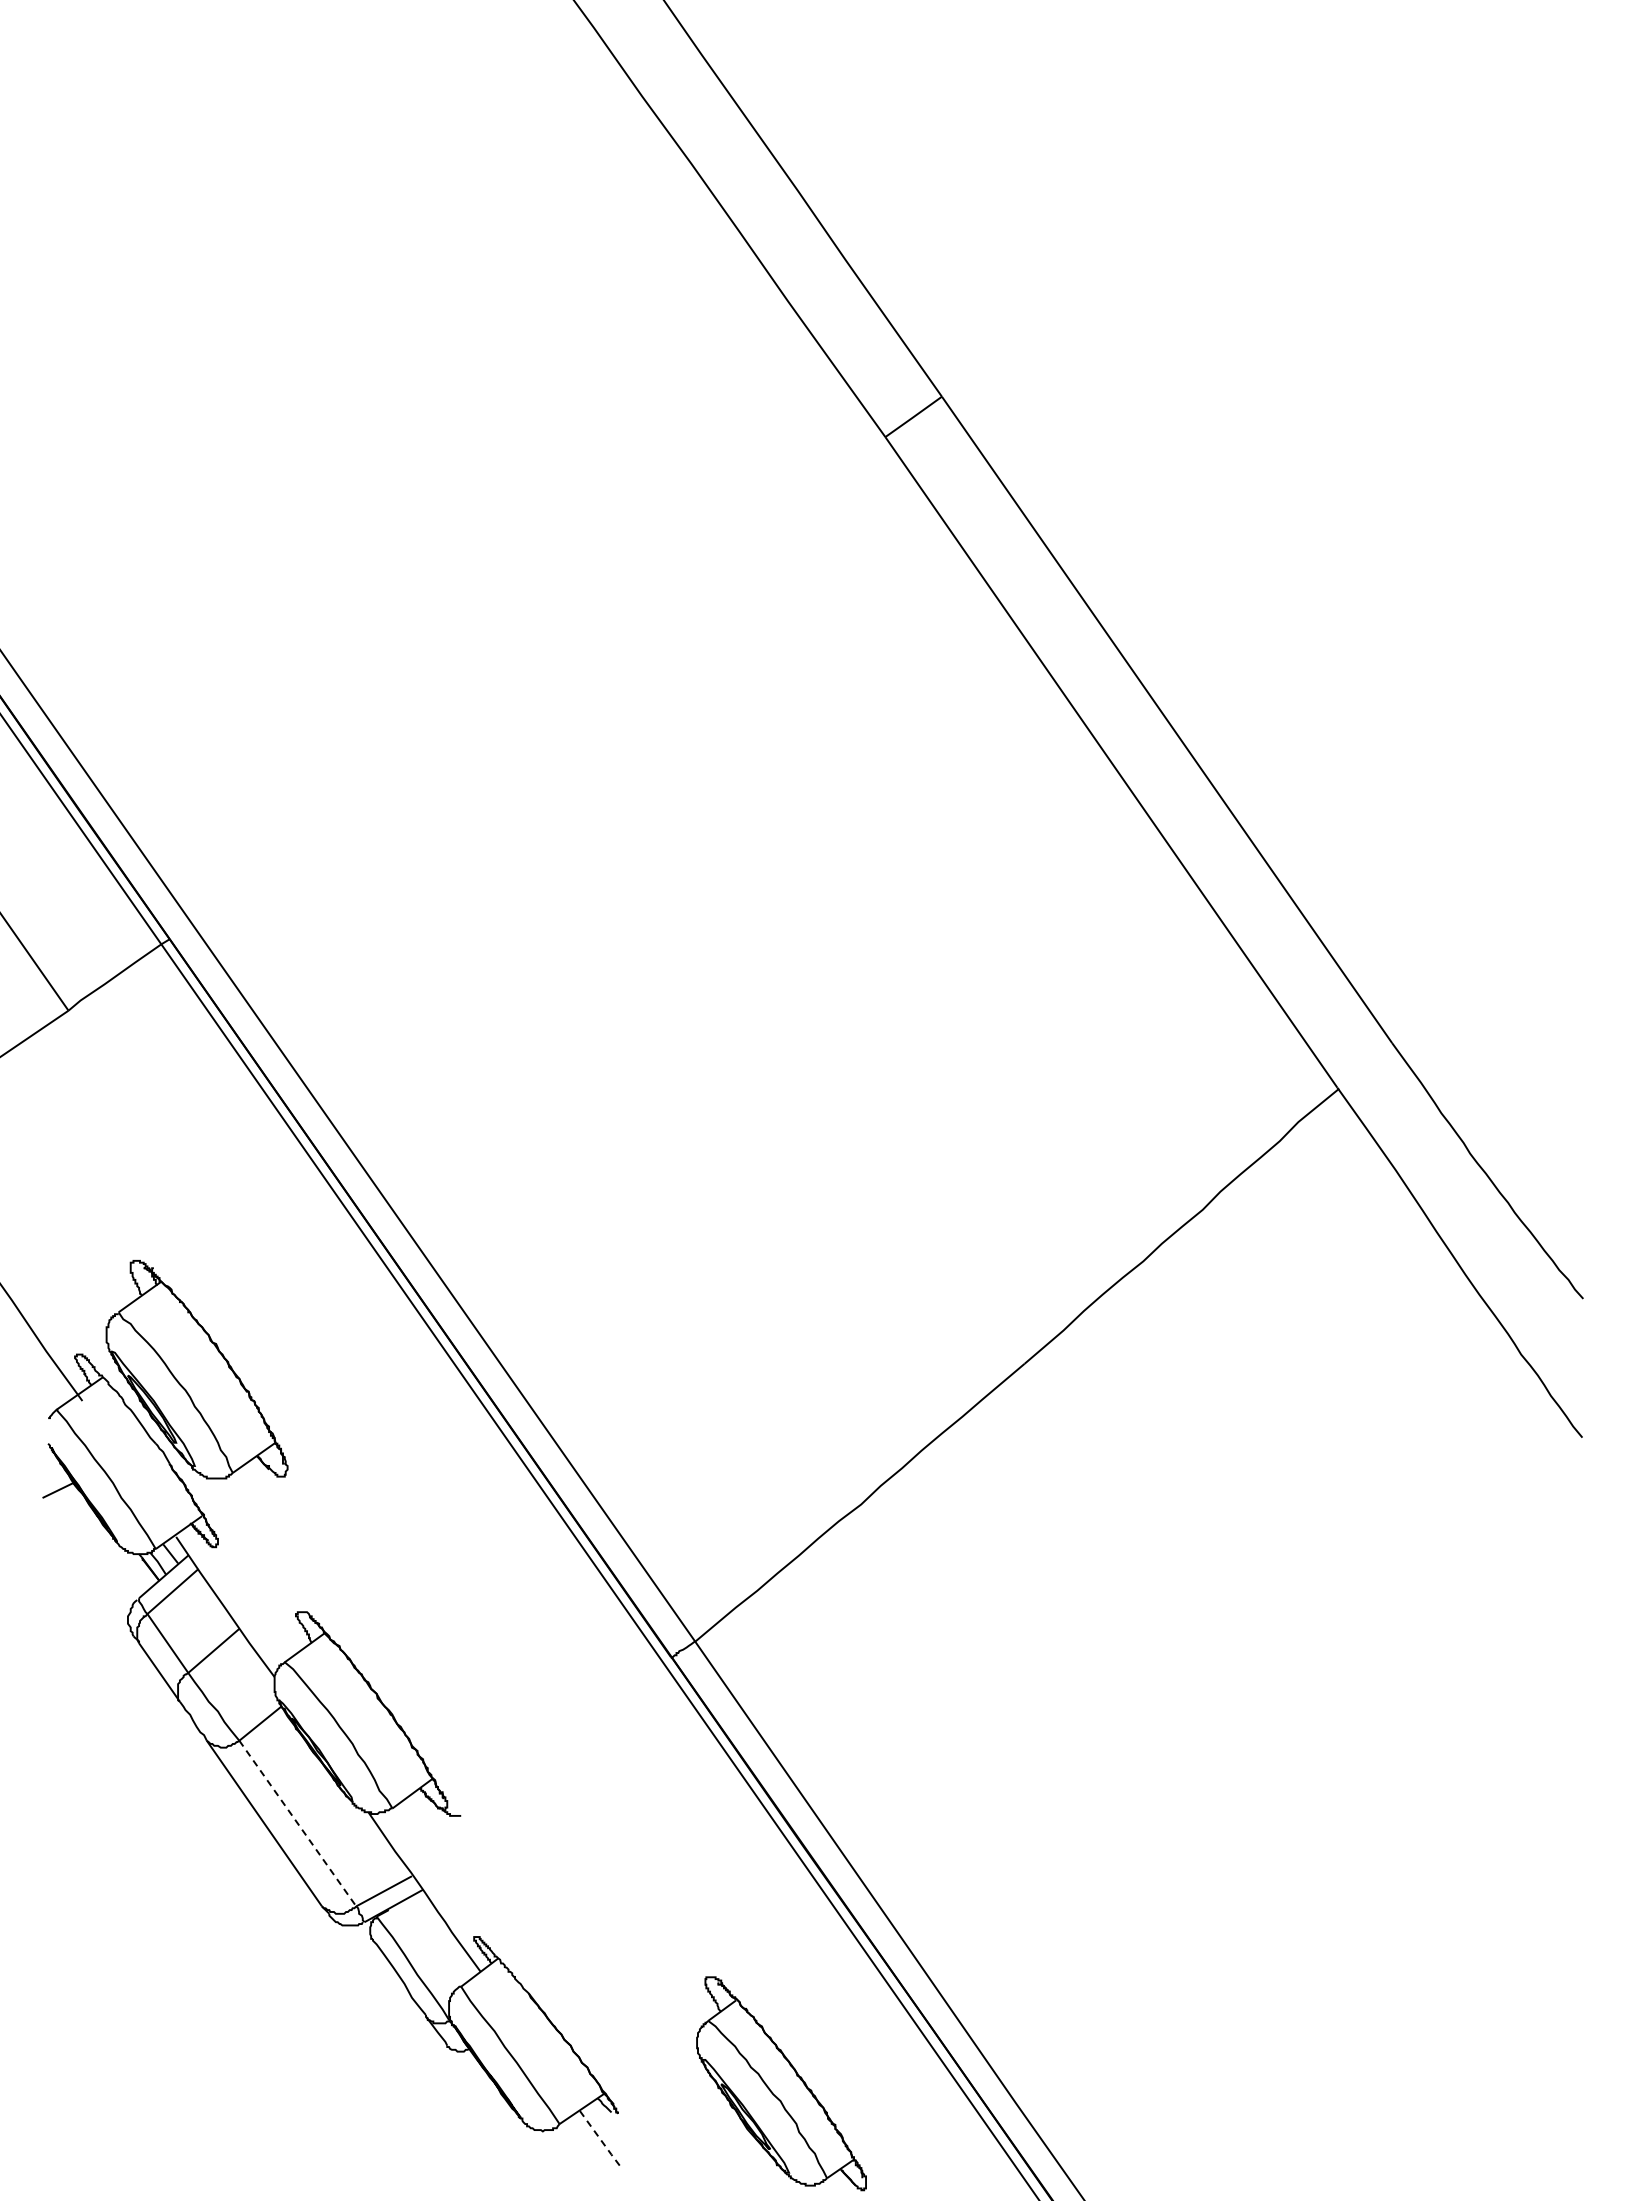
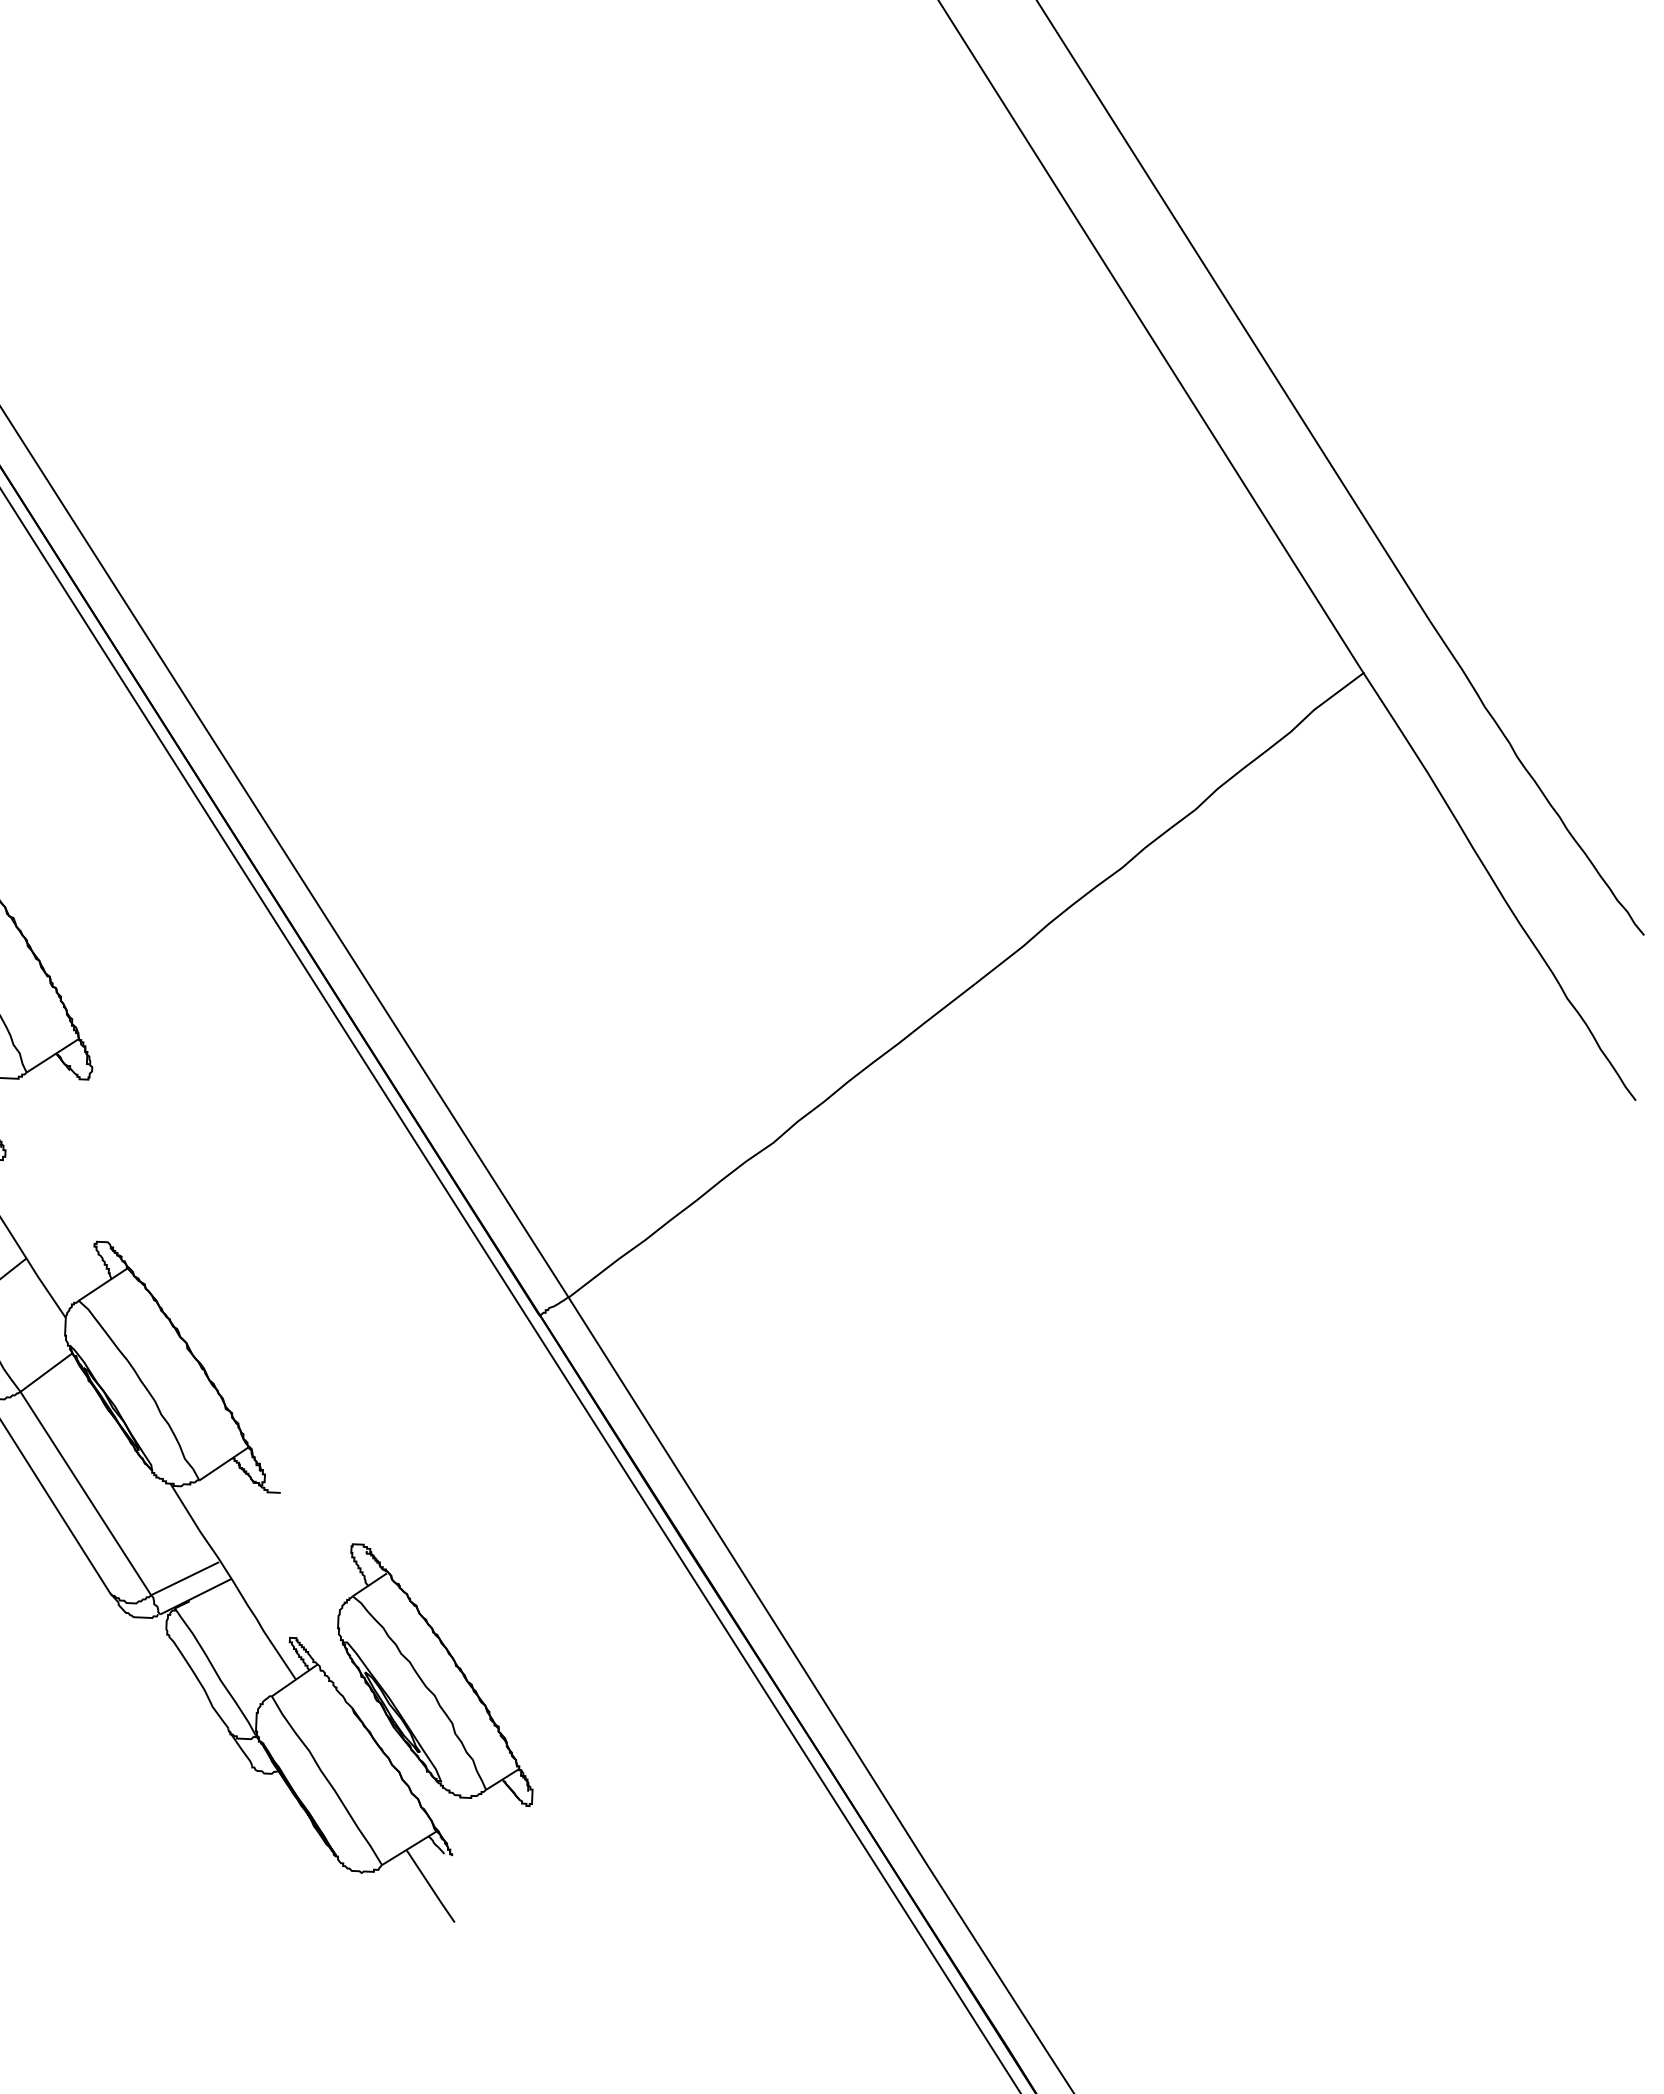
line: (298, 1823) -> (86, 1493), dashed -> solid
part: (781, 2083) -> (436, 1674), moved
line: (601, 2140) -> (431, 1886), dashed -> solid

